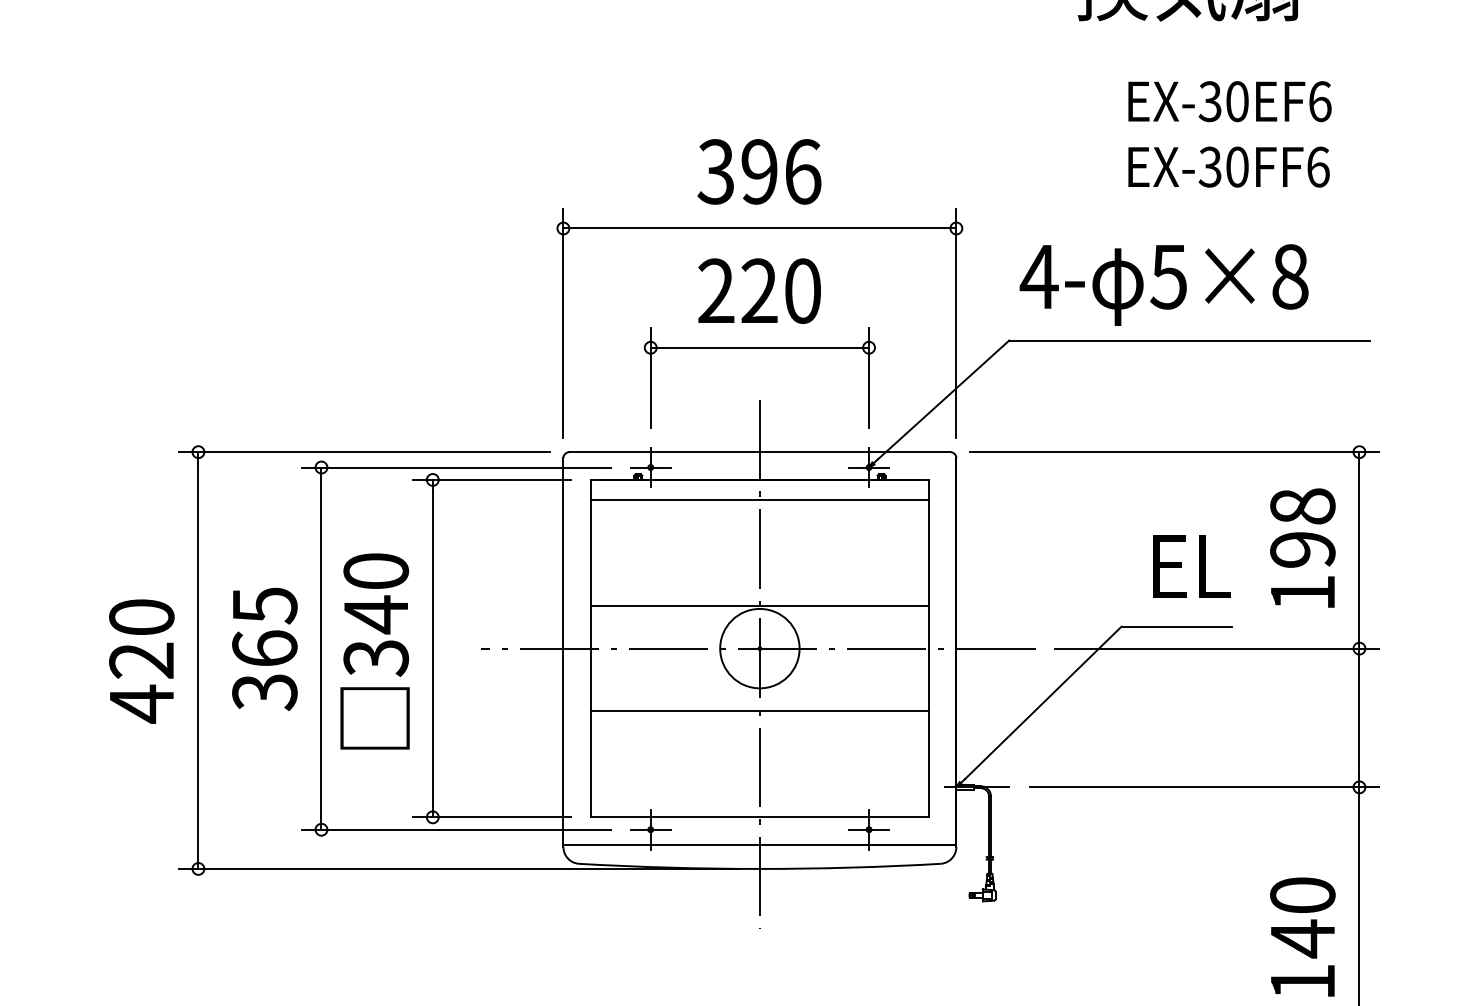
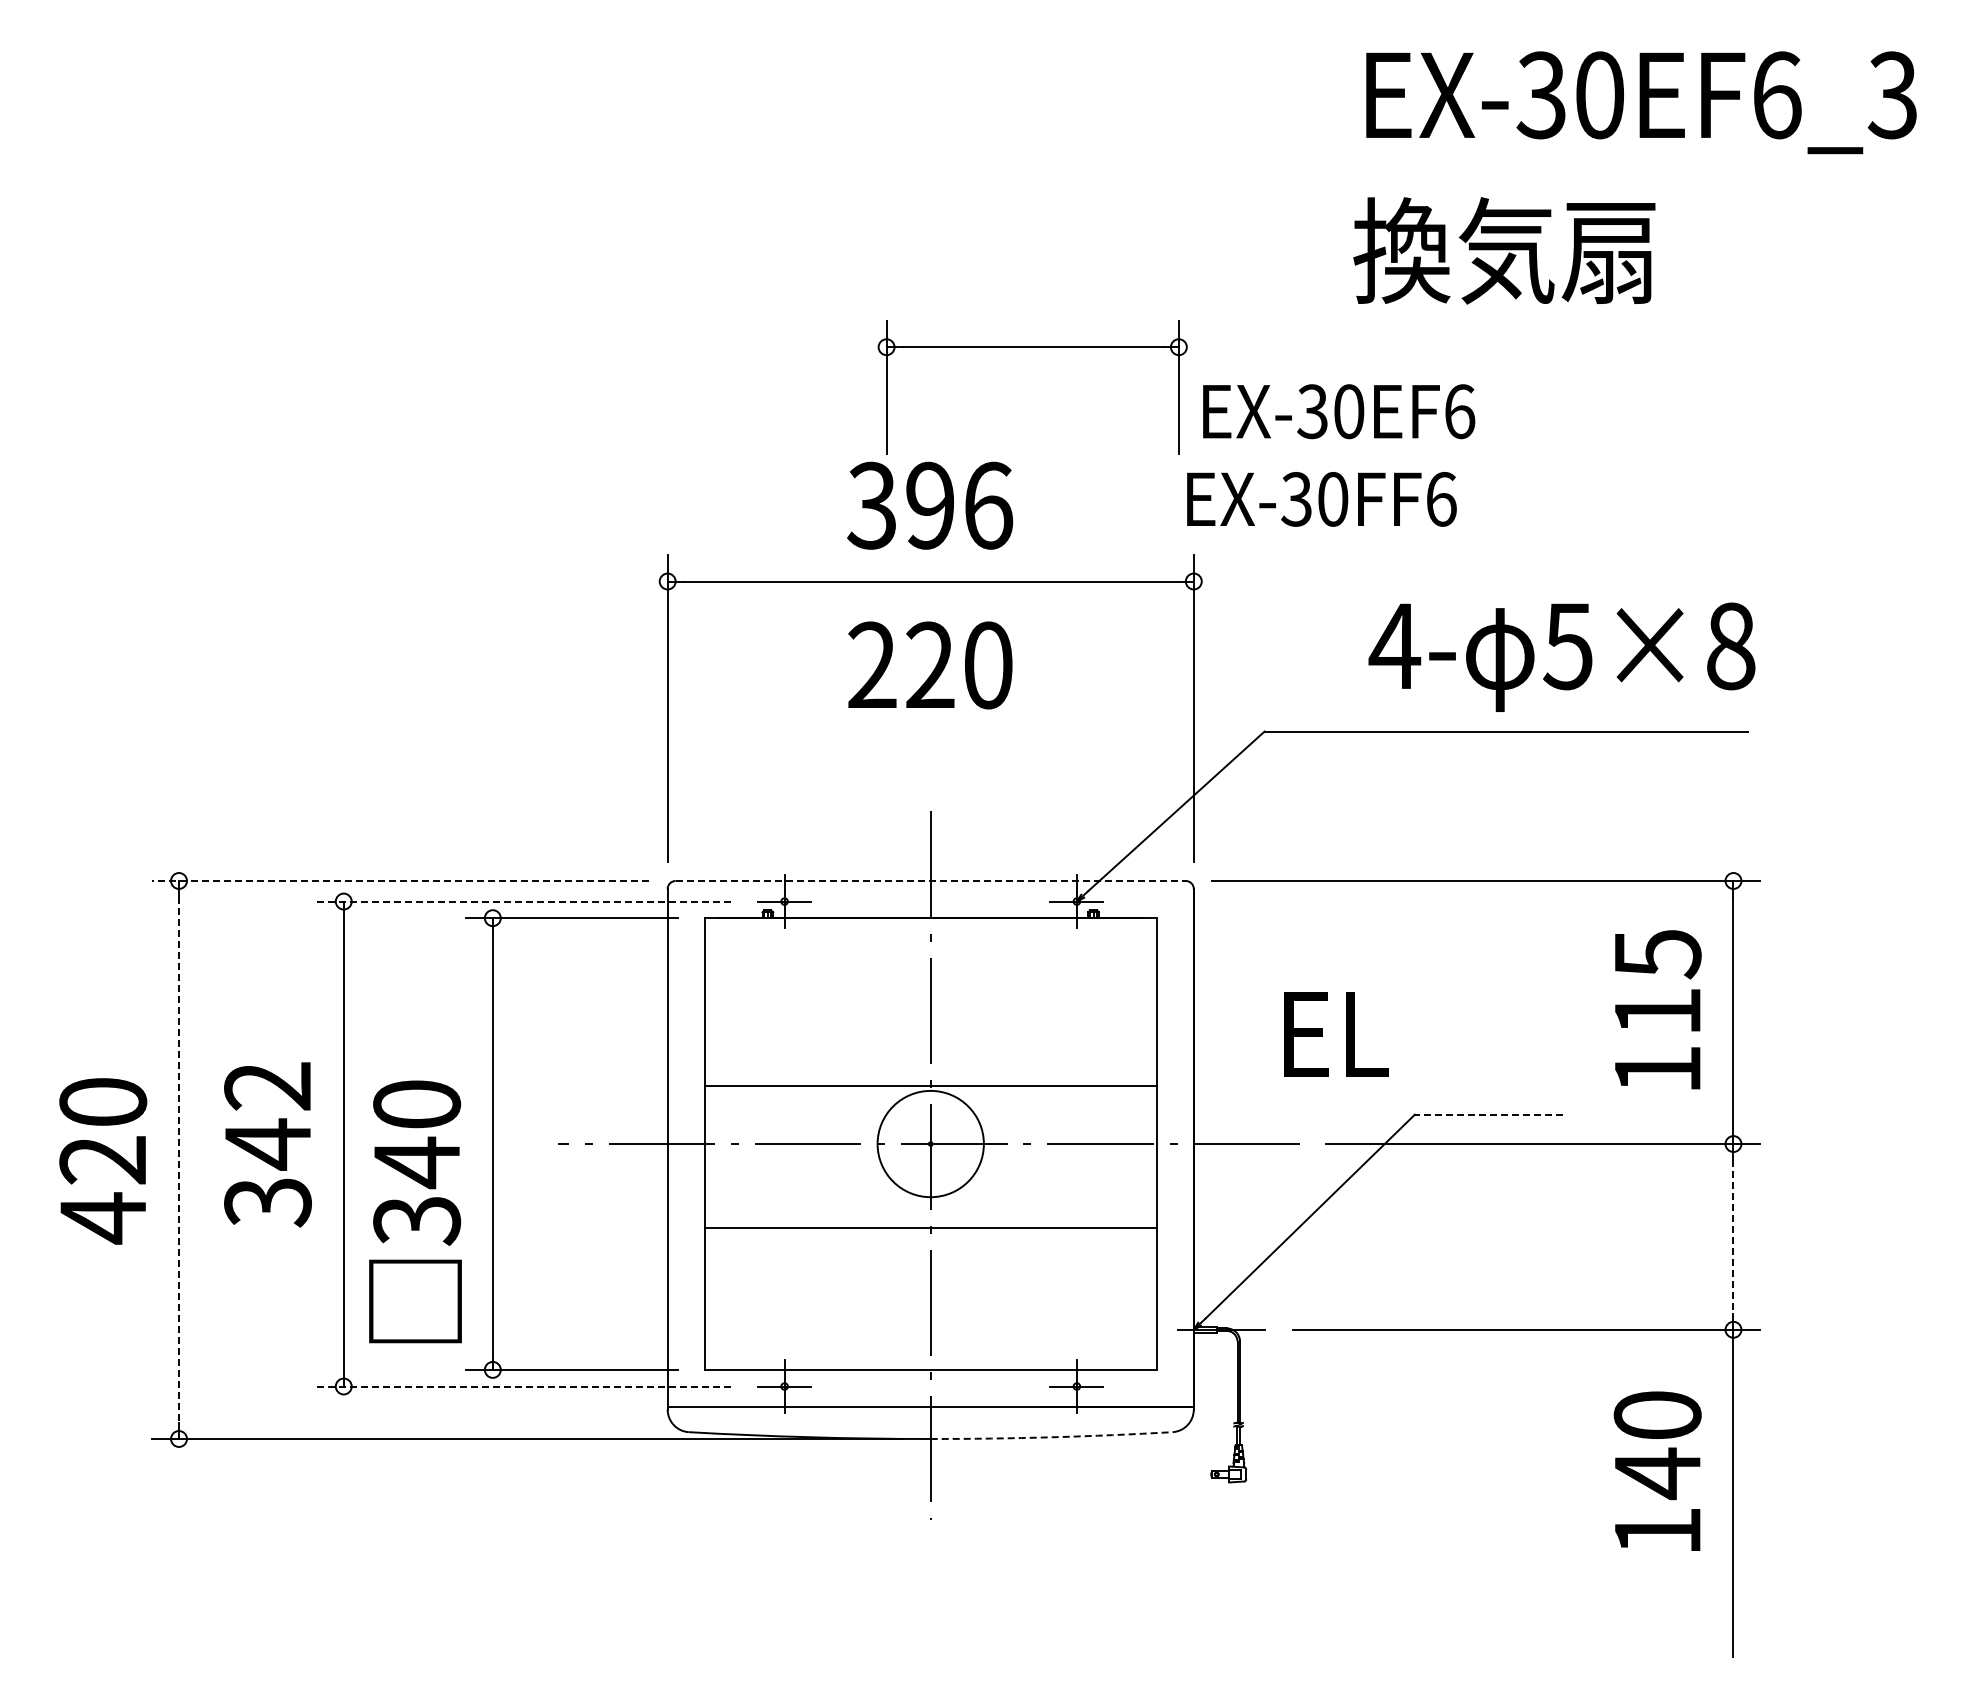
text: (1230, 101) -> (1339, 411), moved
text: (1228, 167) -> (1321, 499), moved
text: (1163, 284) -> (1561, 656), moved
part: (759, 347) -> (1032, 347), moved
line: (363, 451) -> (400, 880), solid -> dashed
line: (760, 451) -> (931, 880), solid -> dashed
line: (455, 467) -> (523, 901), solid -> dashed
line: (759, 499) -> (930, 944), removed
text: (1302, 527) -> (1657, 982), 198 -> 115
text: (1192, 566) -> (1336, 1034), moved
line: (1176, 626) -> (1488, 1114), solid -> dashed
text: (264, 628) -> (267, 1116), 365 -> 342
text: (375, 651) -> (415, 1211), moved
line: (198, 660) -> (179, 1160), solid -> dashed
line: (1359, 717) -> (1733, 1236), solid -> dashed
line: (455, 829) -> (523, 1386), solid -> dashed
arc: (850, 867) -> (1051, 1437), solid -> dashed
text: (1302, 936) -> (1657, 1470), moved

